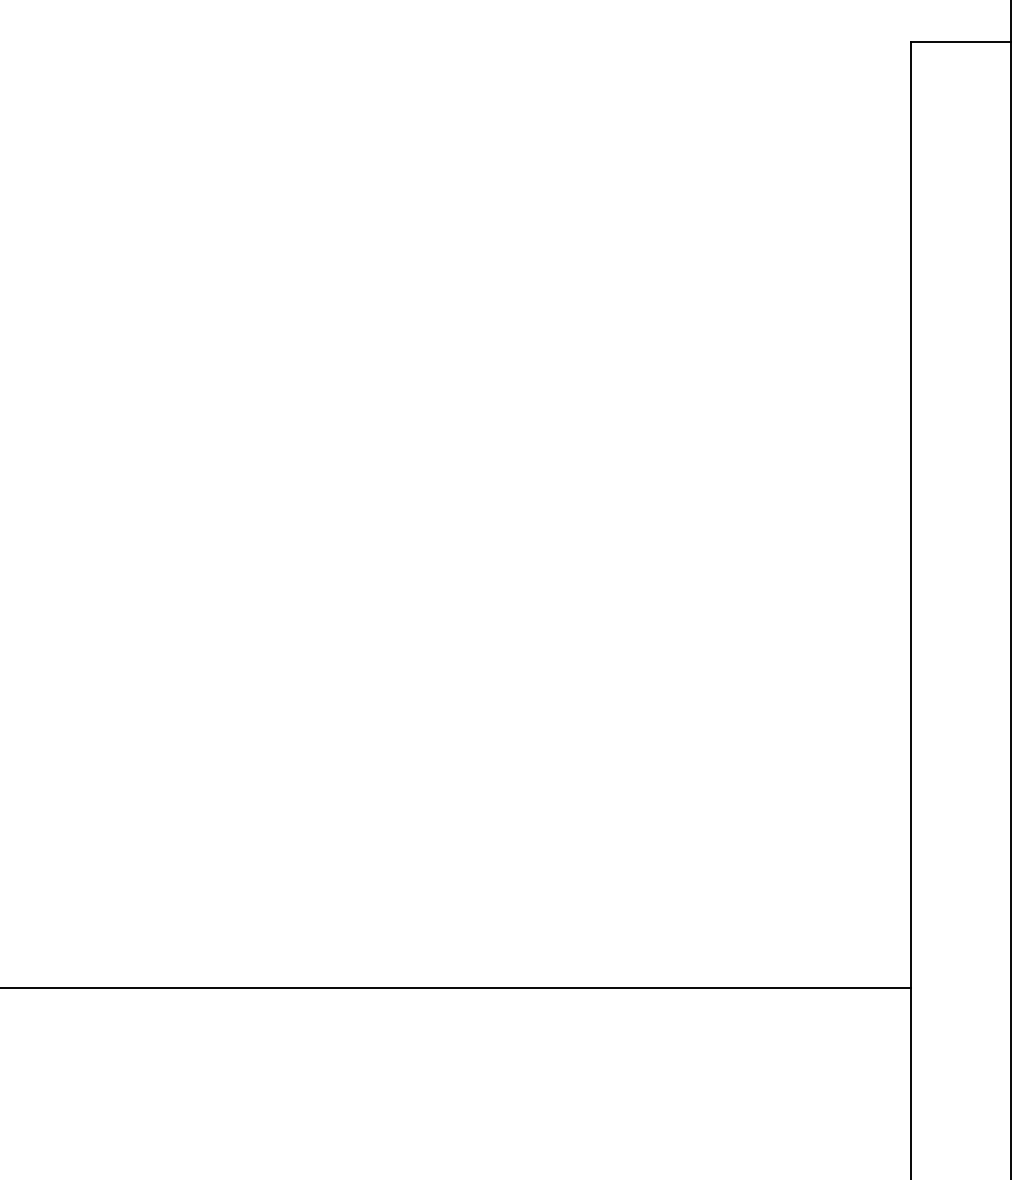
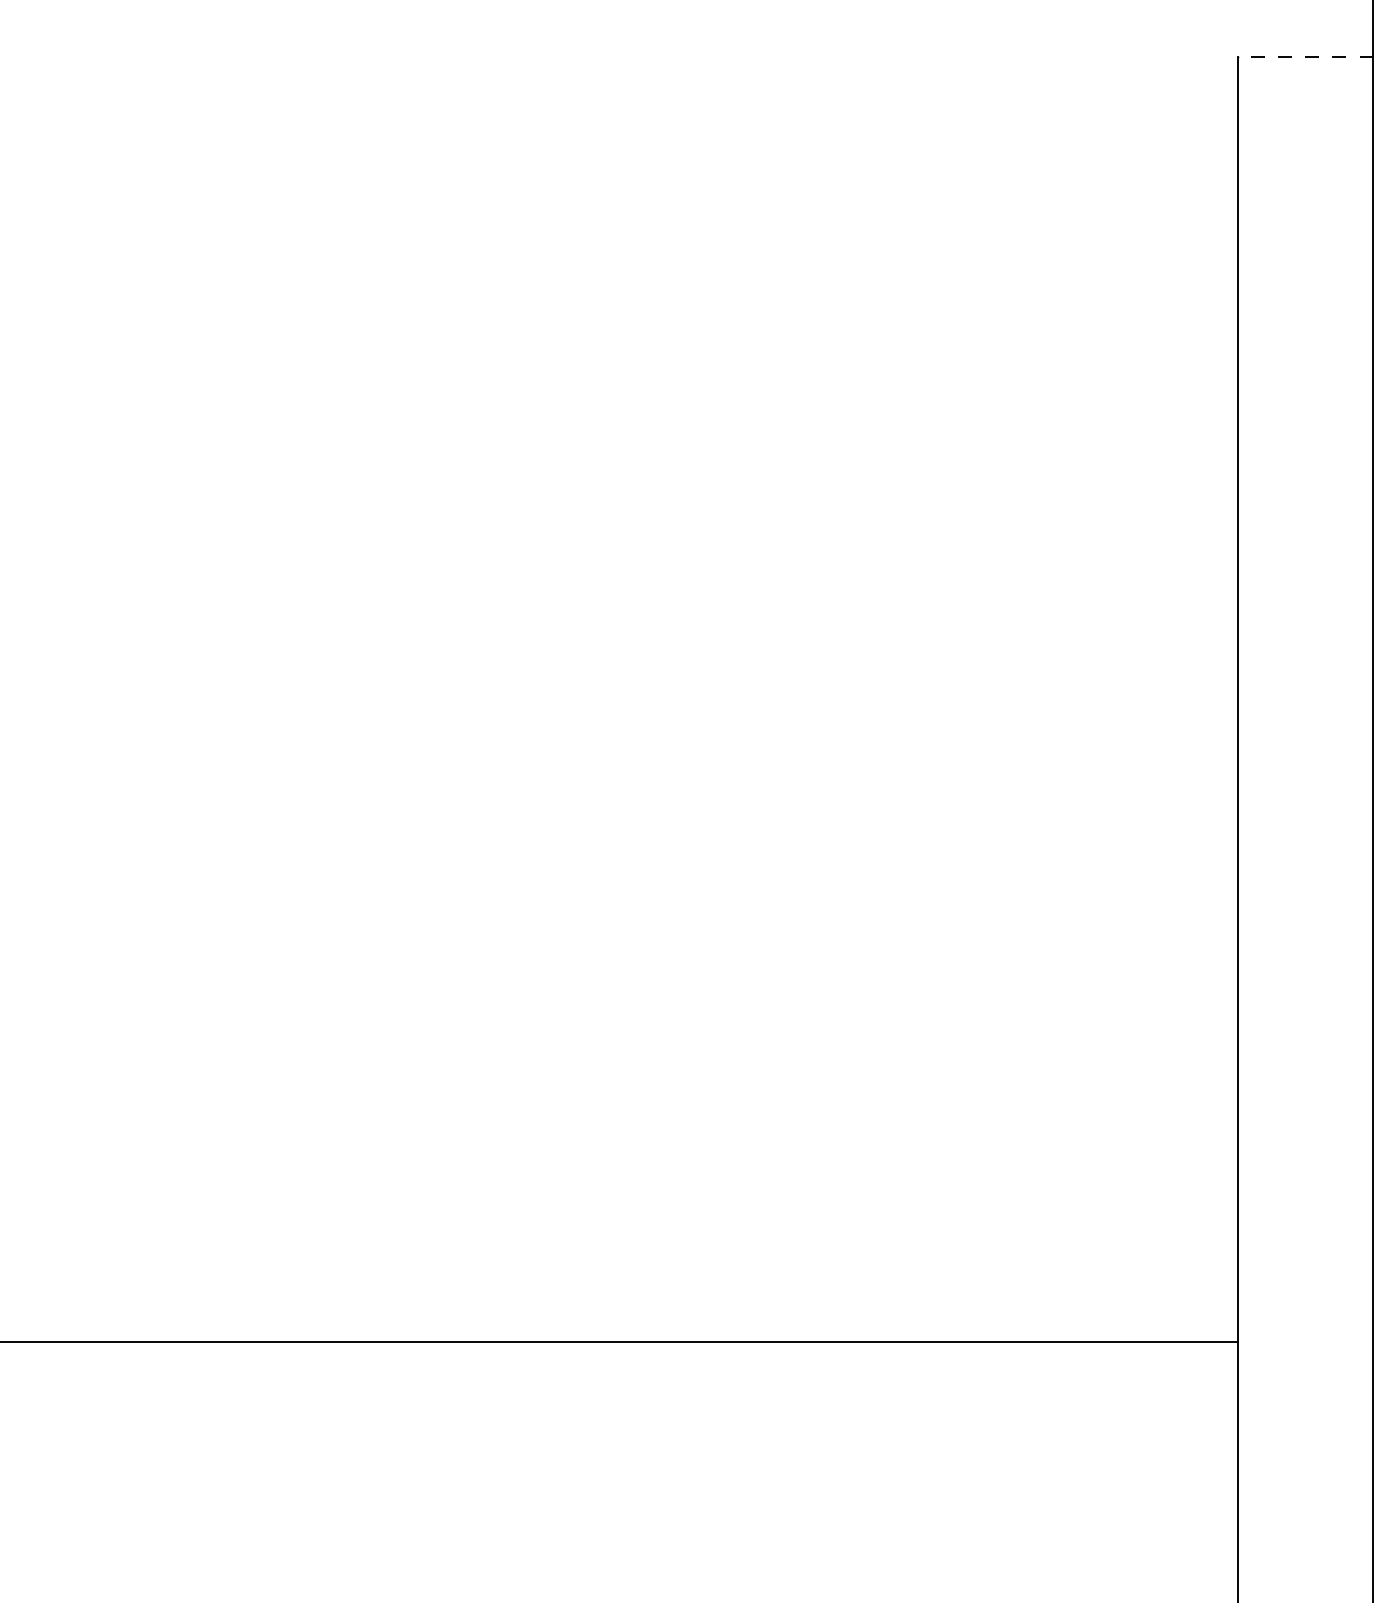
line: (961, 42) -> (1305, 57), solid -> dashed

